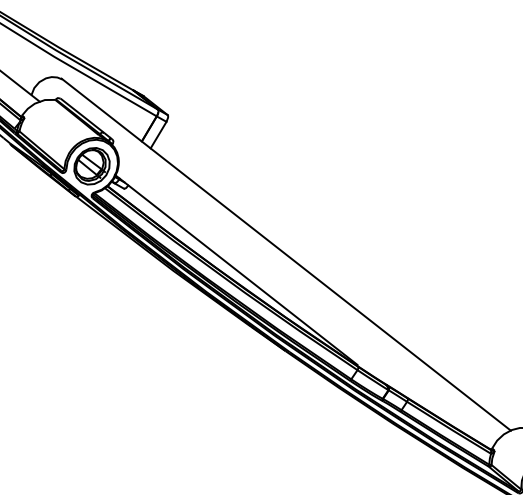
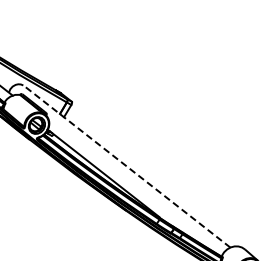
line: (285, 255) -> (126, 166), solid -> dashed

